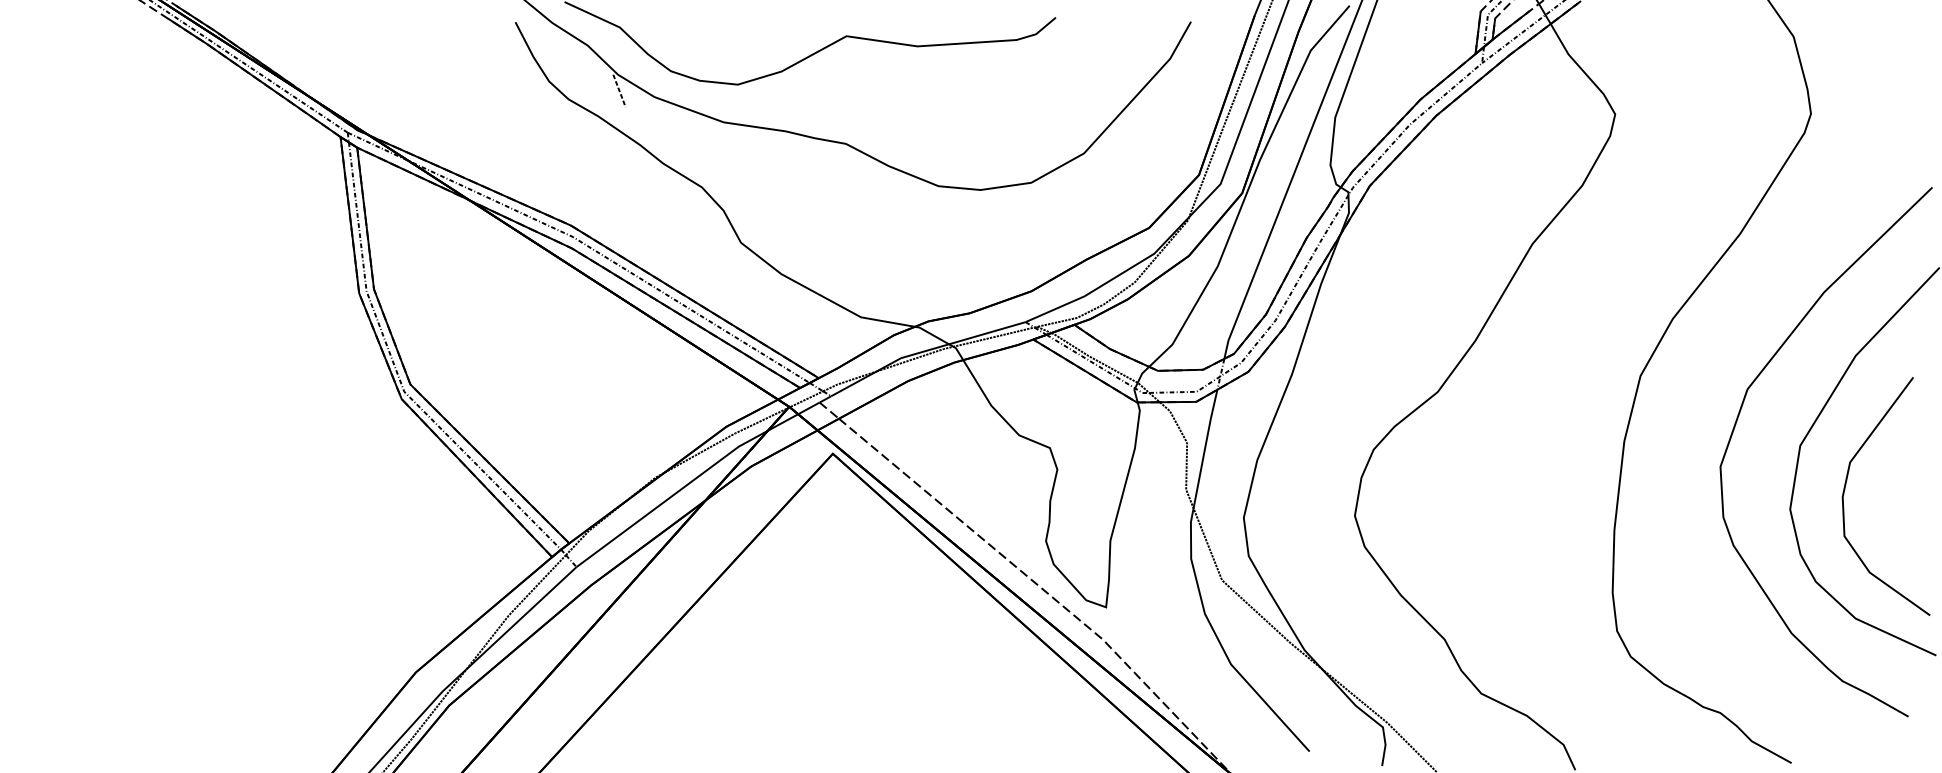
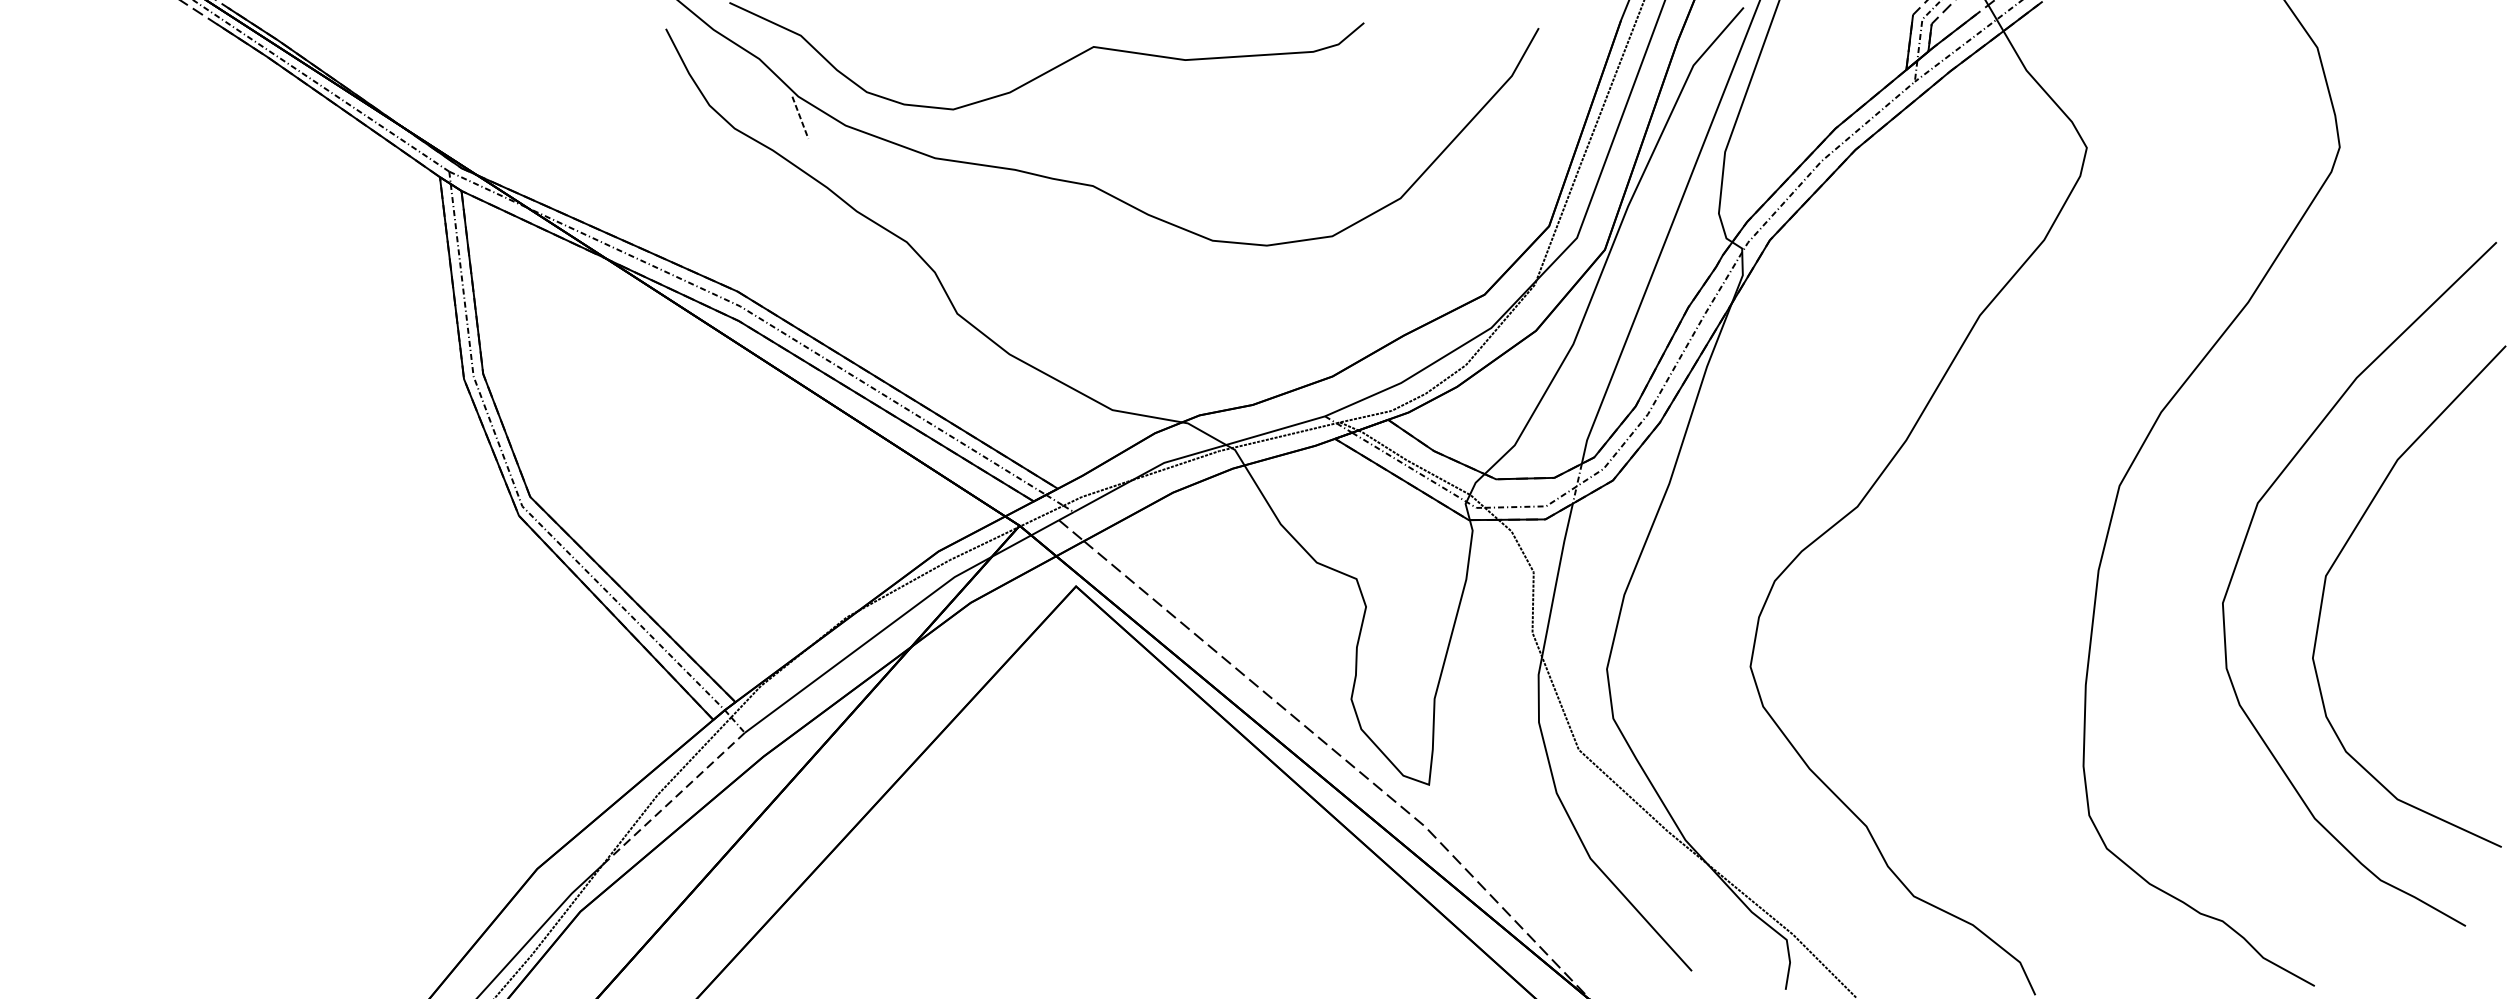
curve: (1846, 485) -> (2385, 627), removed
line: (521, 618) -> (673, 799), solid -> dashed

